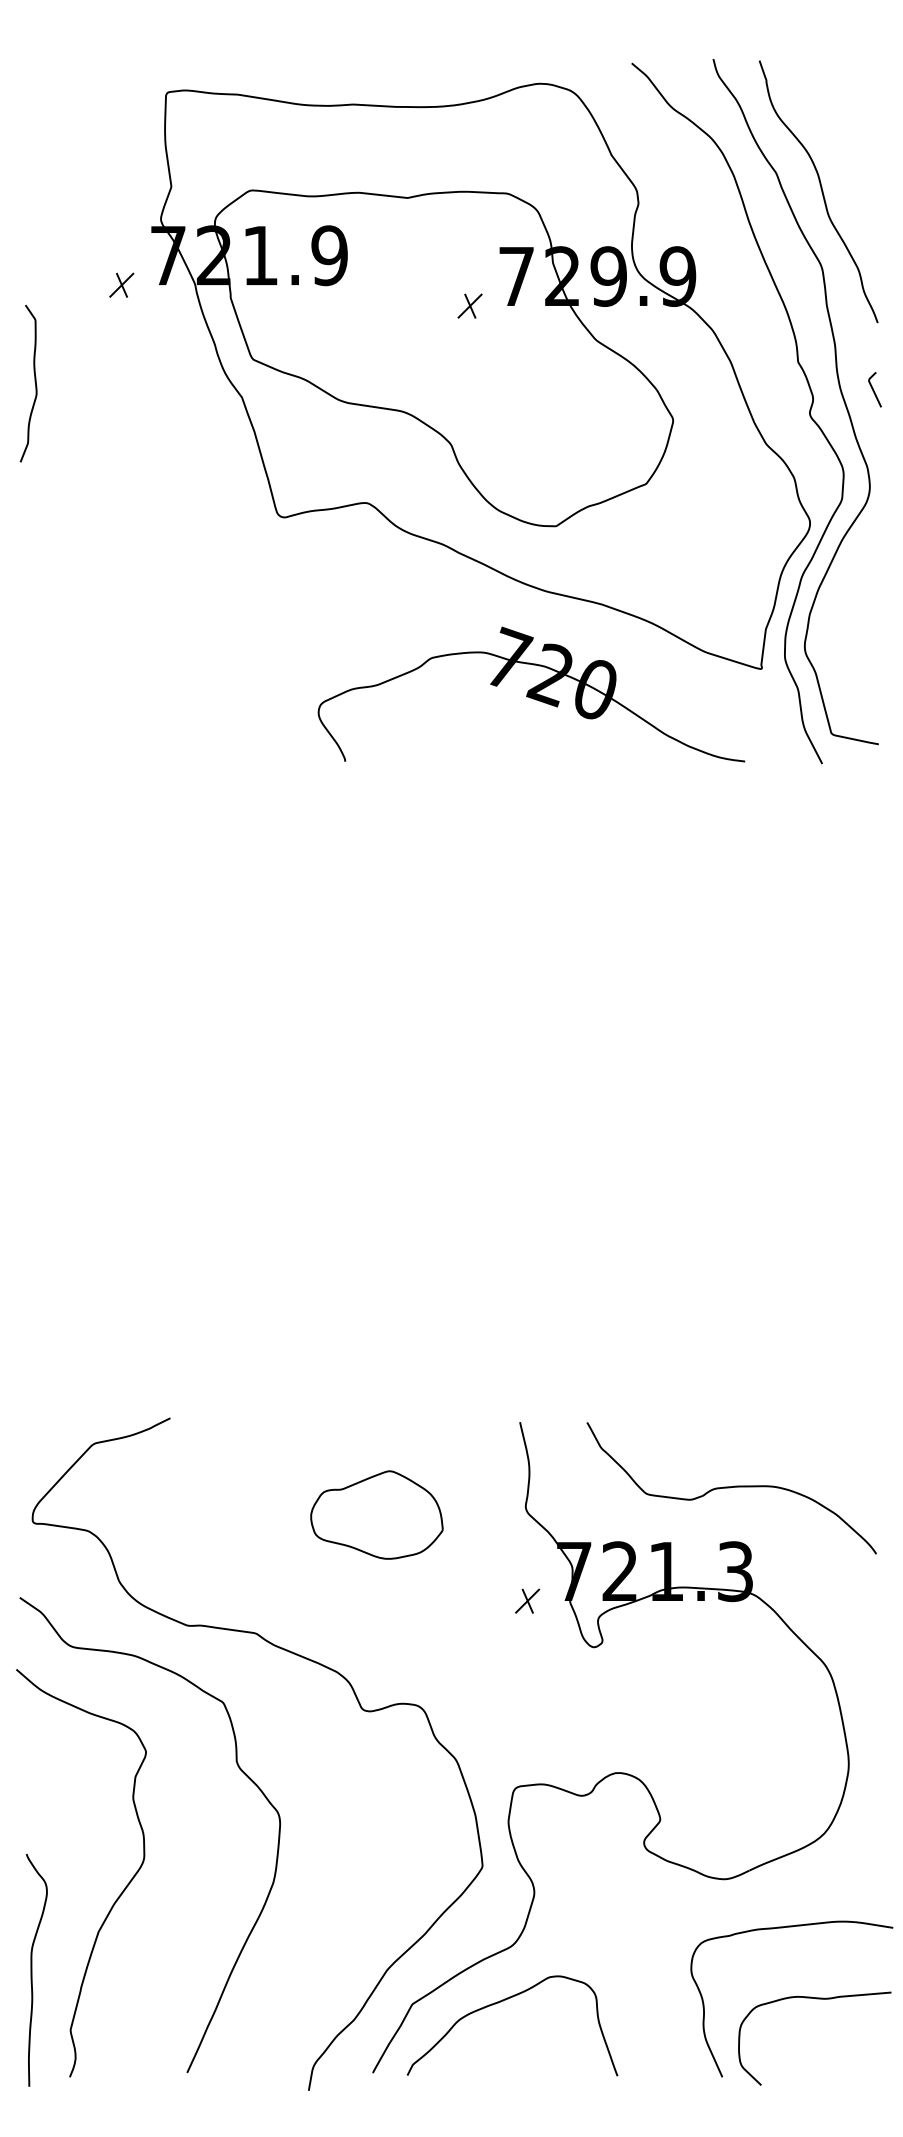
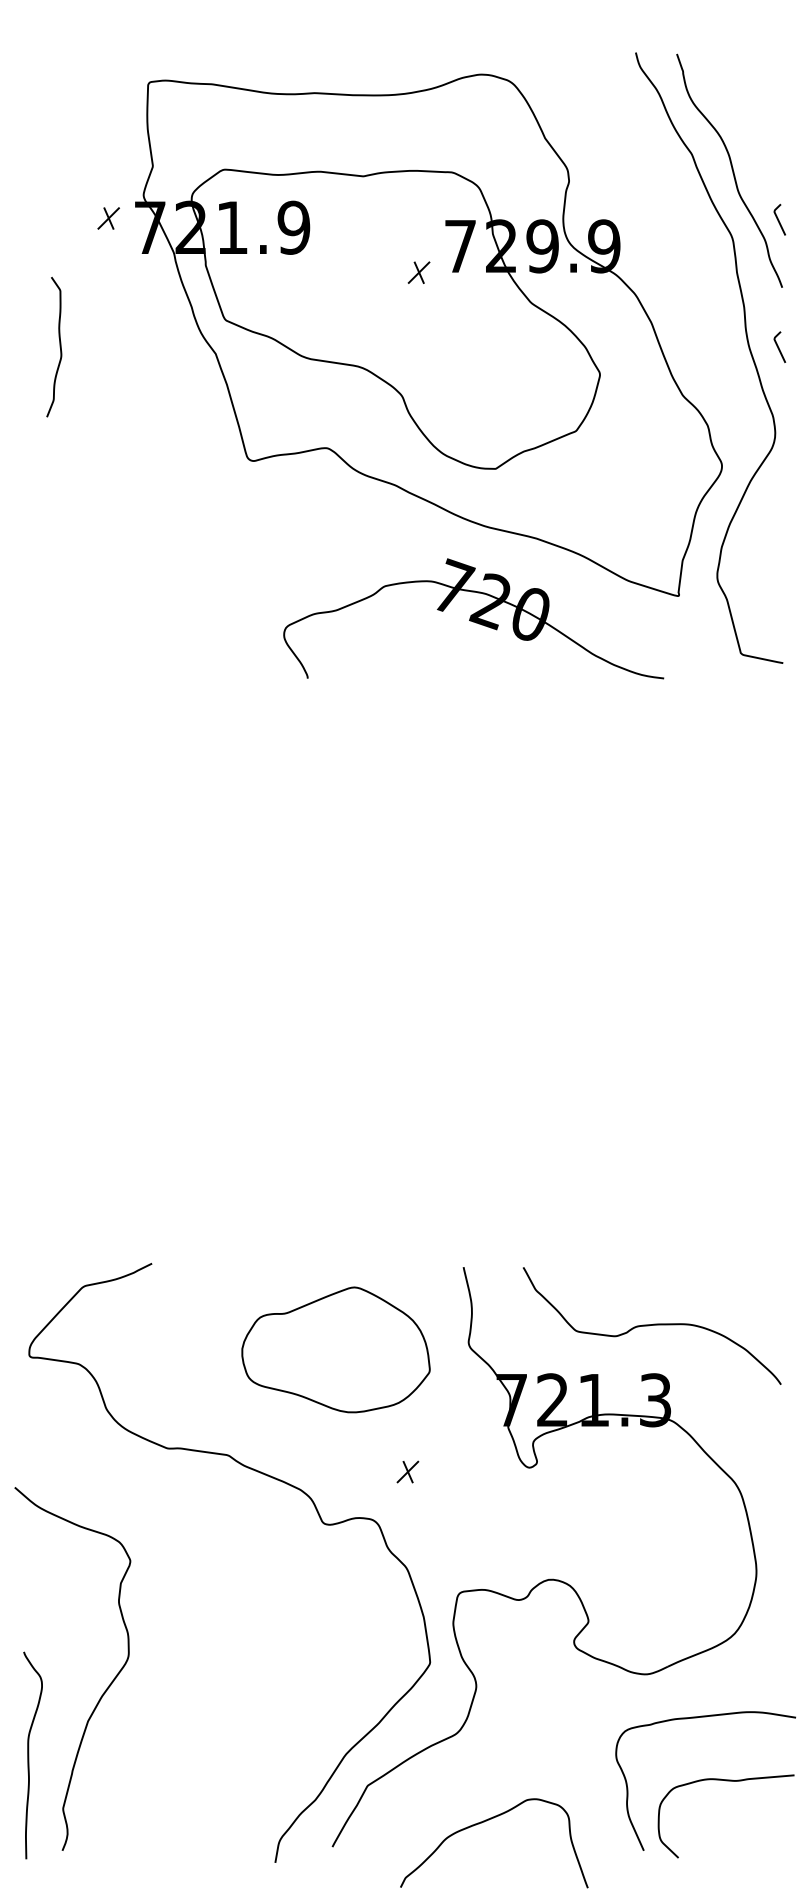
curve: (873, 246) -> (778, 219), added
part: (121, 284) -> (108, 217), moved
curve: (34, 382) -> (59, 346), moved
curve: (809, 413) -> (721, 368), removed
part: (376, 1514) -> (335, 1349), size x1.6
part: (527, 1600) -> (407, 1471), moved
curve: (239, 1769) -> (213, 1576), removed
curve: (501, 2002) -> (484, 1822), moved

